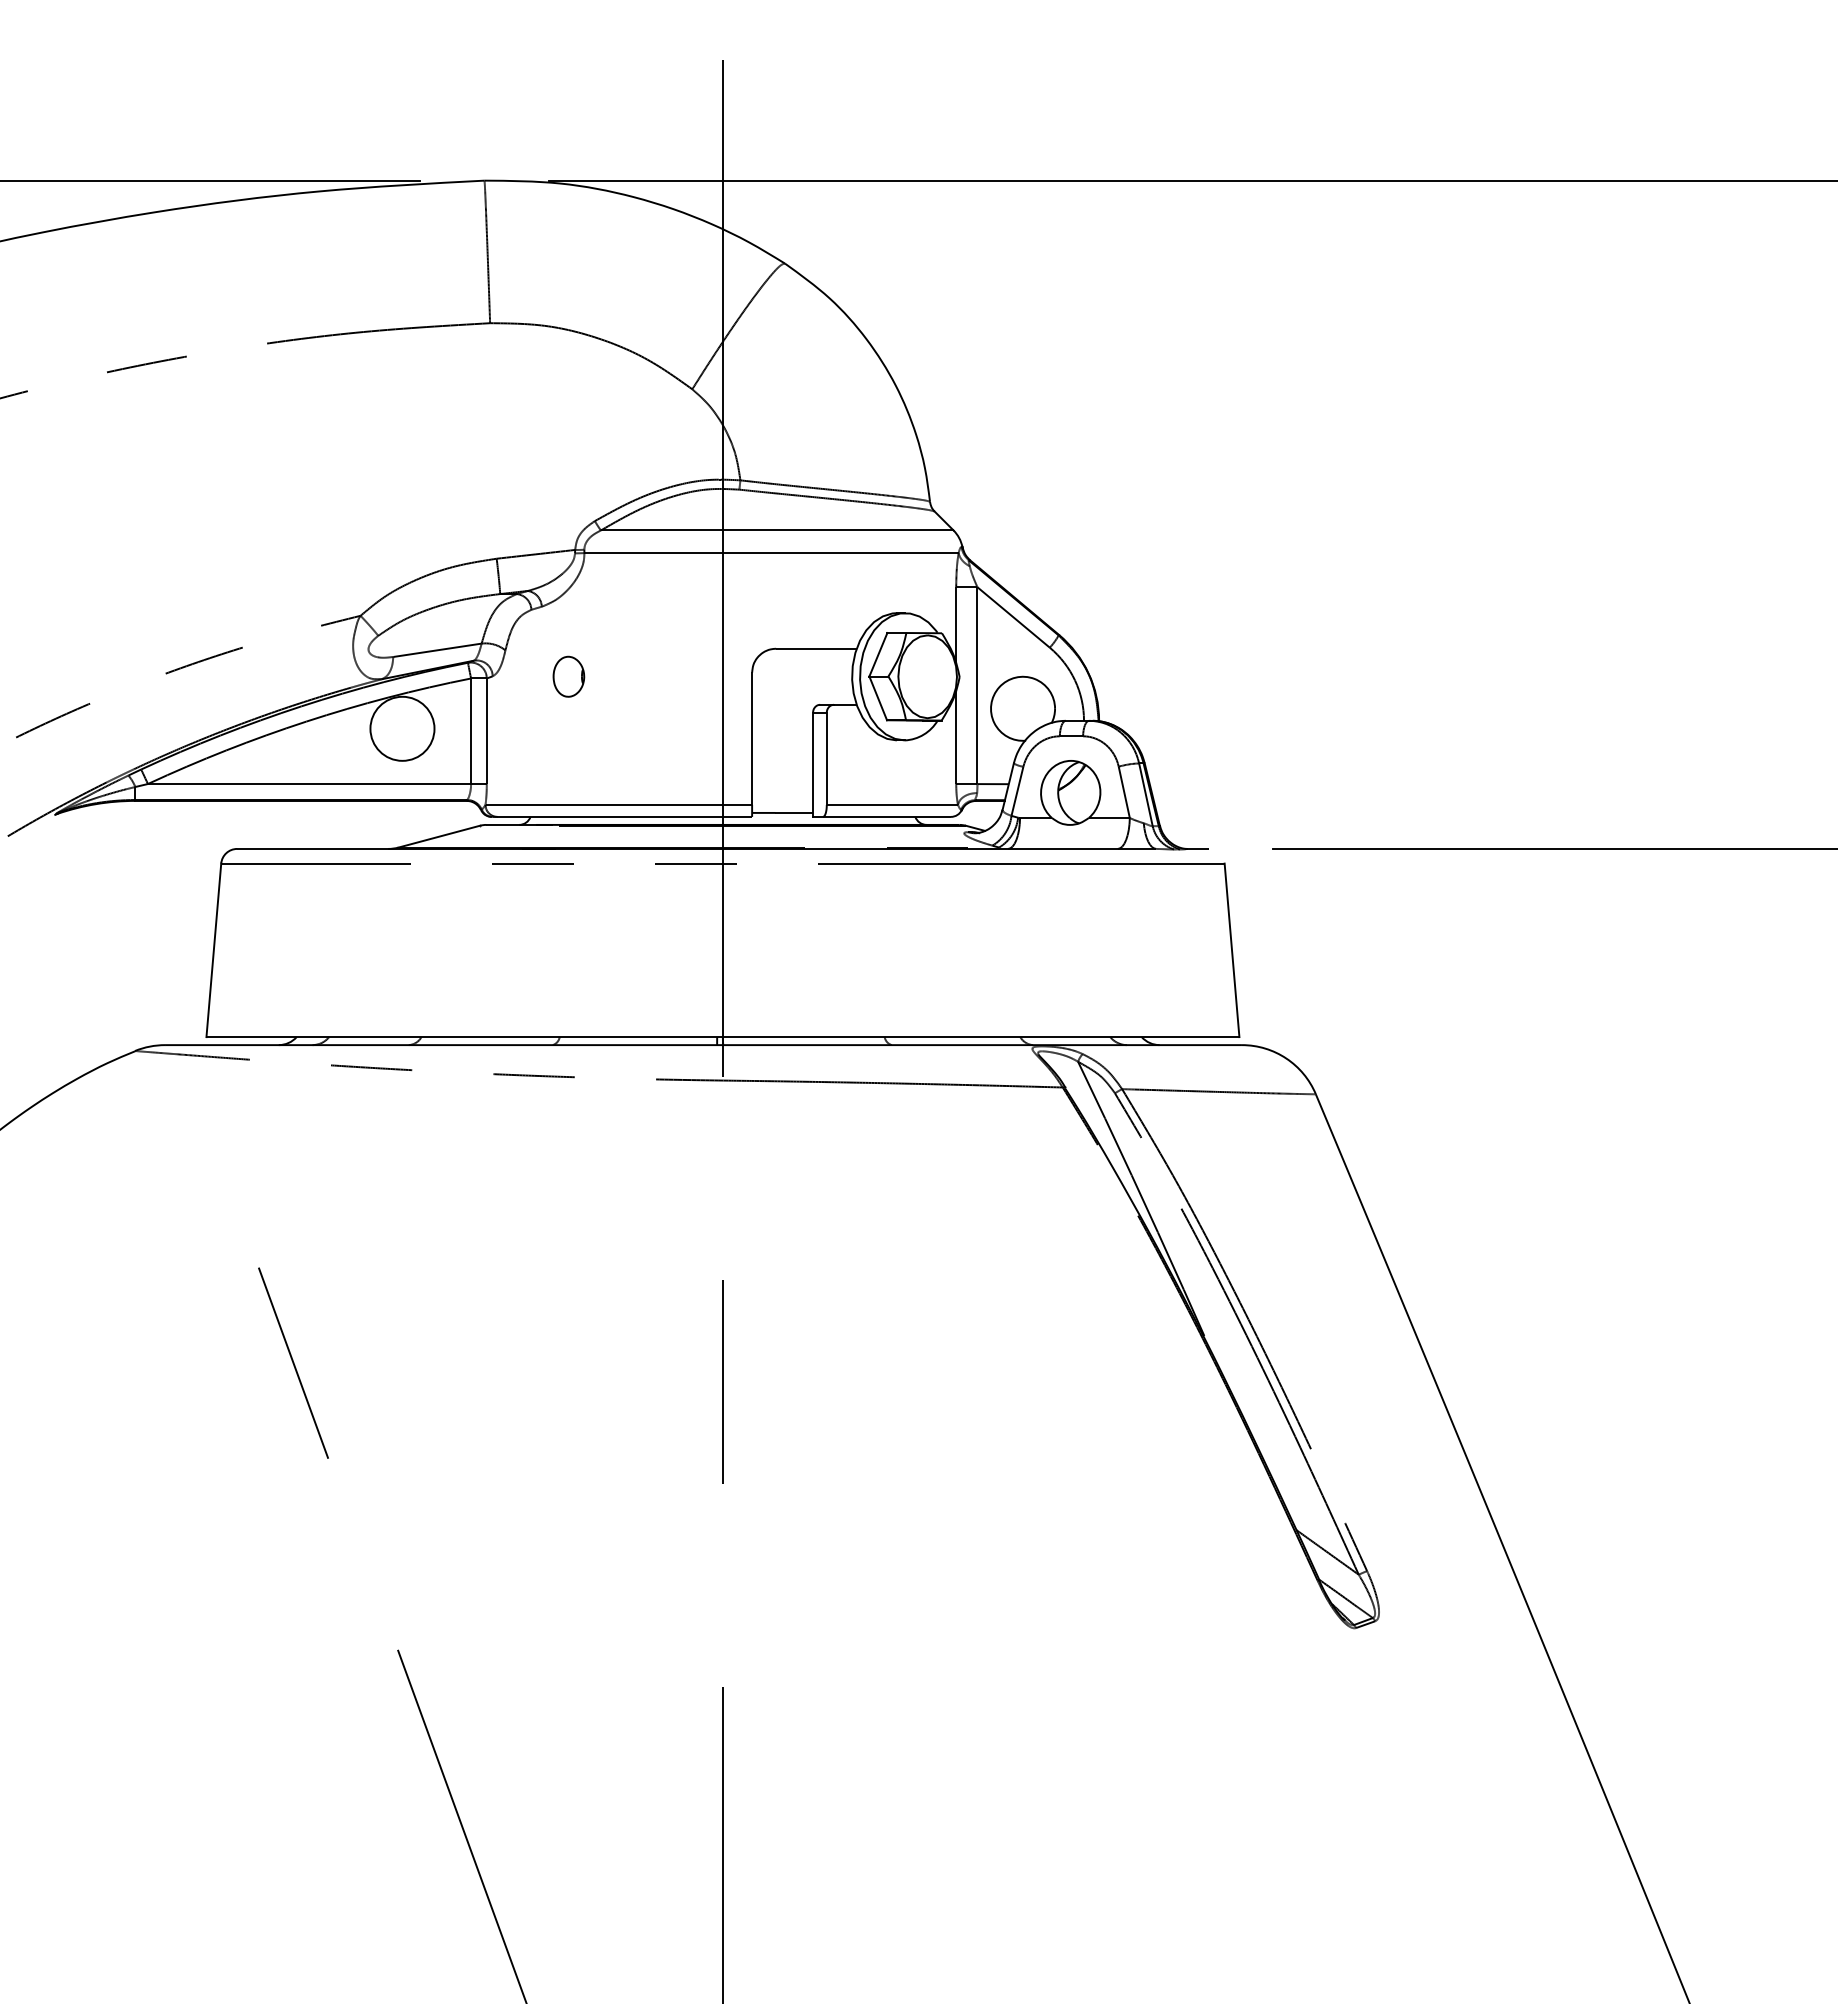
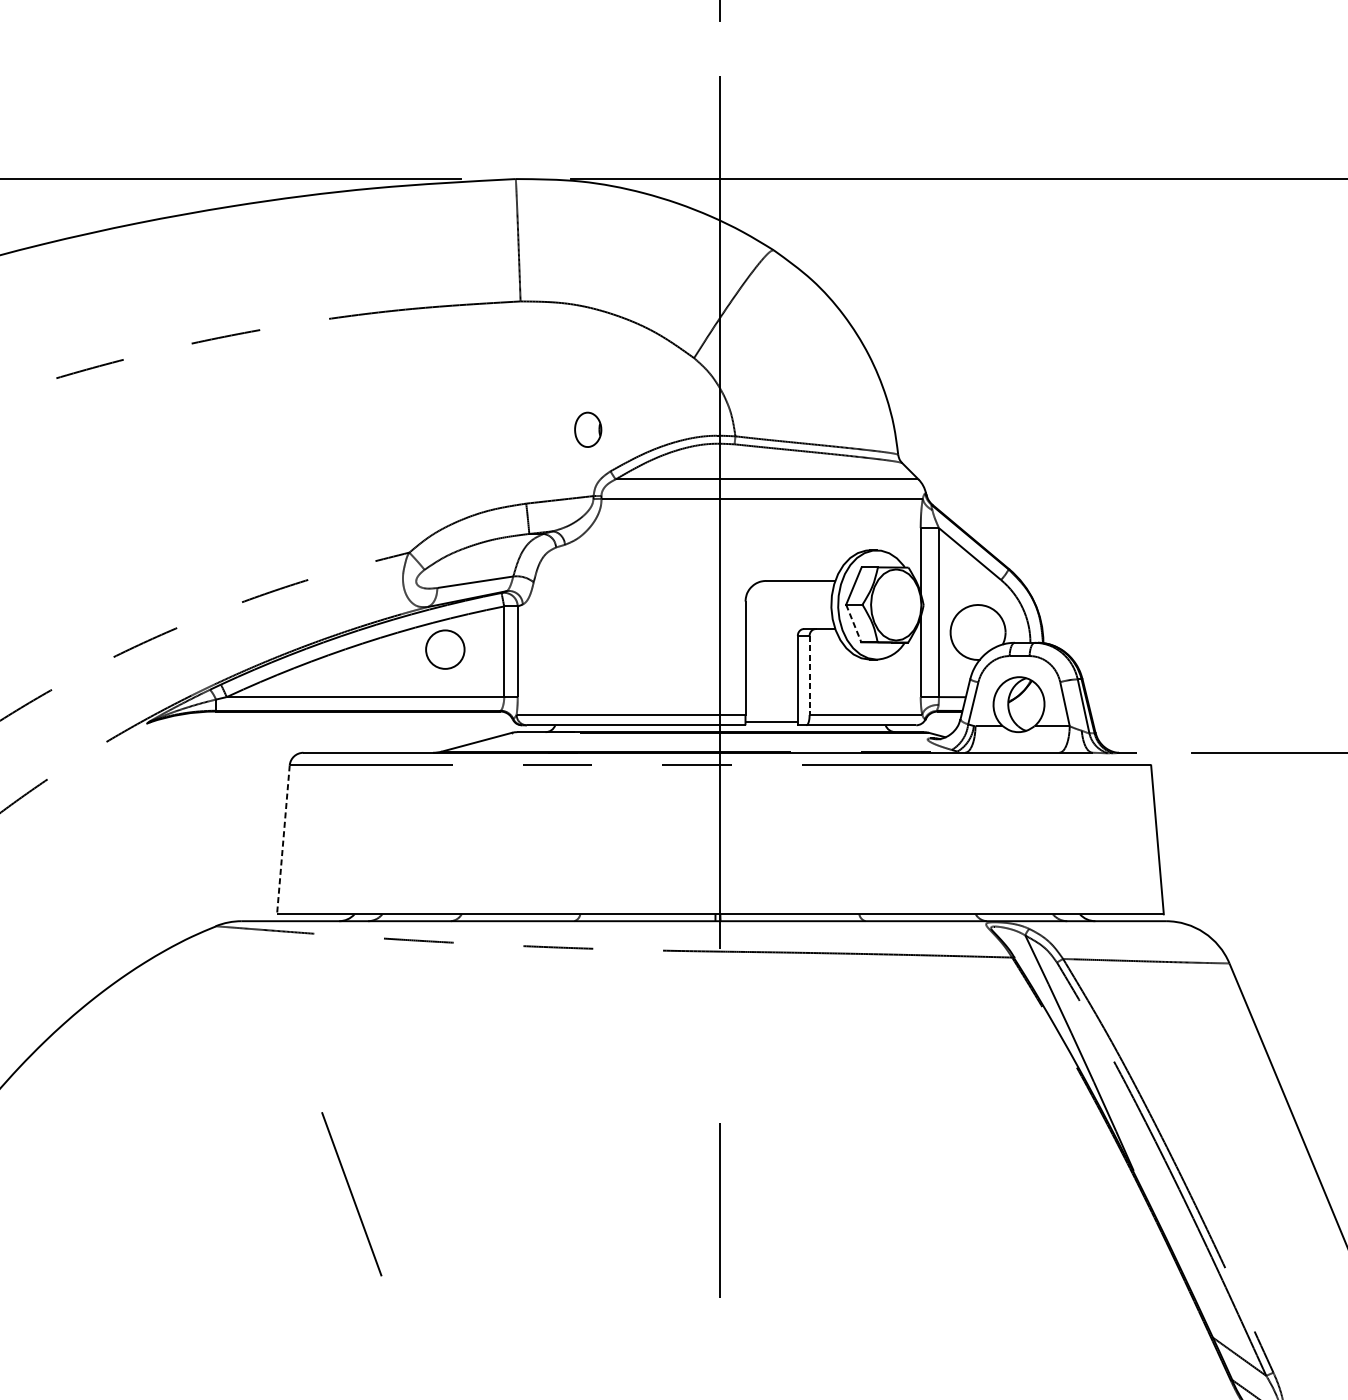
part: (568, 676) -> (587, 429), moved
line: (878, 698) -> (854, 623), solid -> dashed
circle: (402, 728) -> (445, 649), size x0.7
line: (826, 759) -> (809, 675), solid -> dashed
line: (213, 950) -> (283, 839), solid -> dashed

